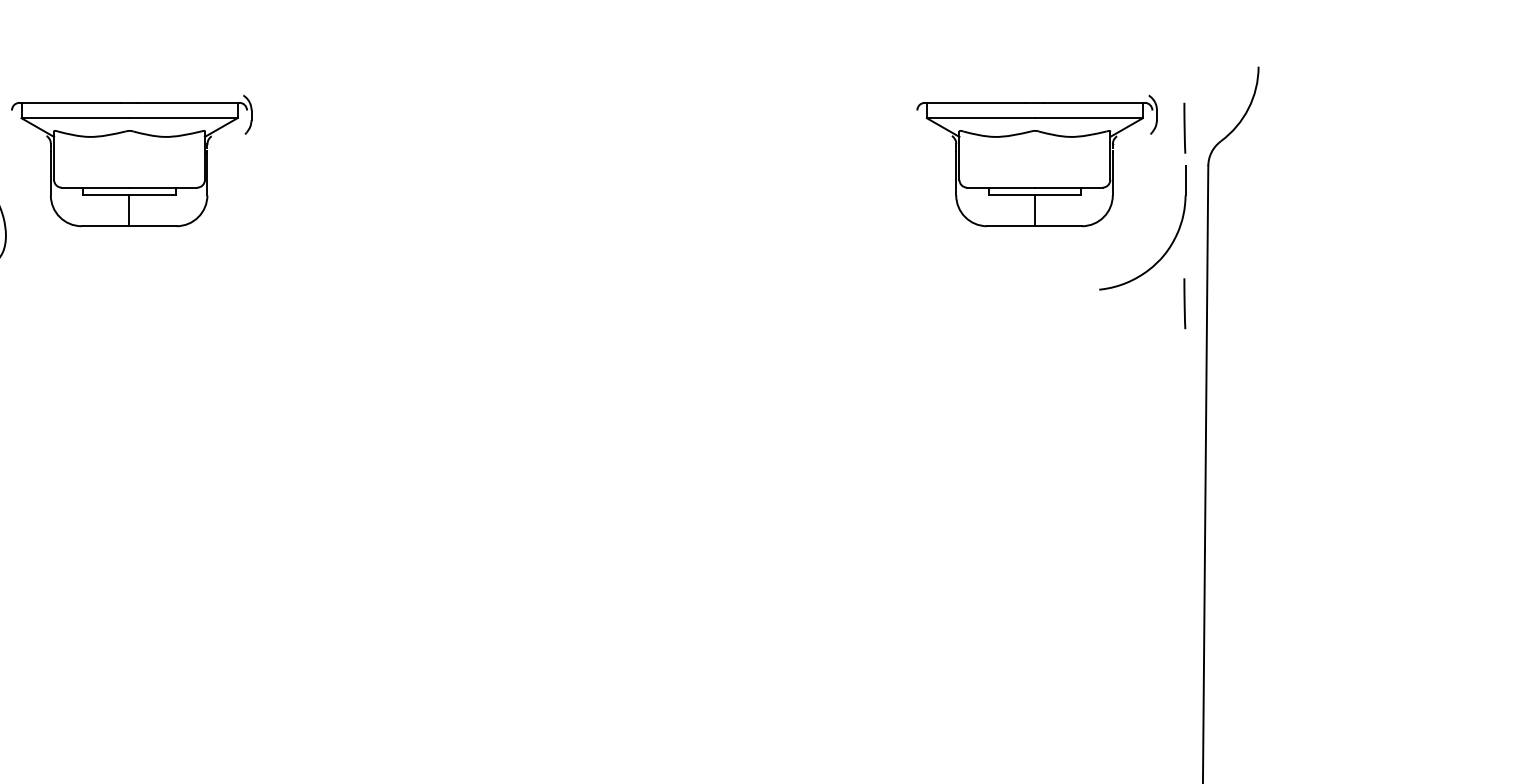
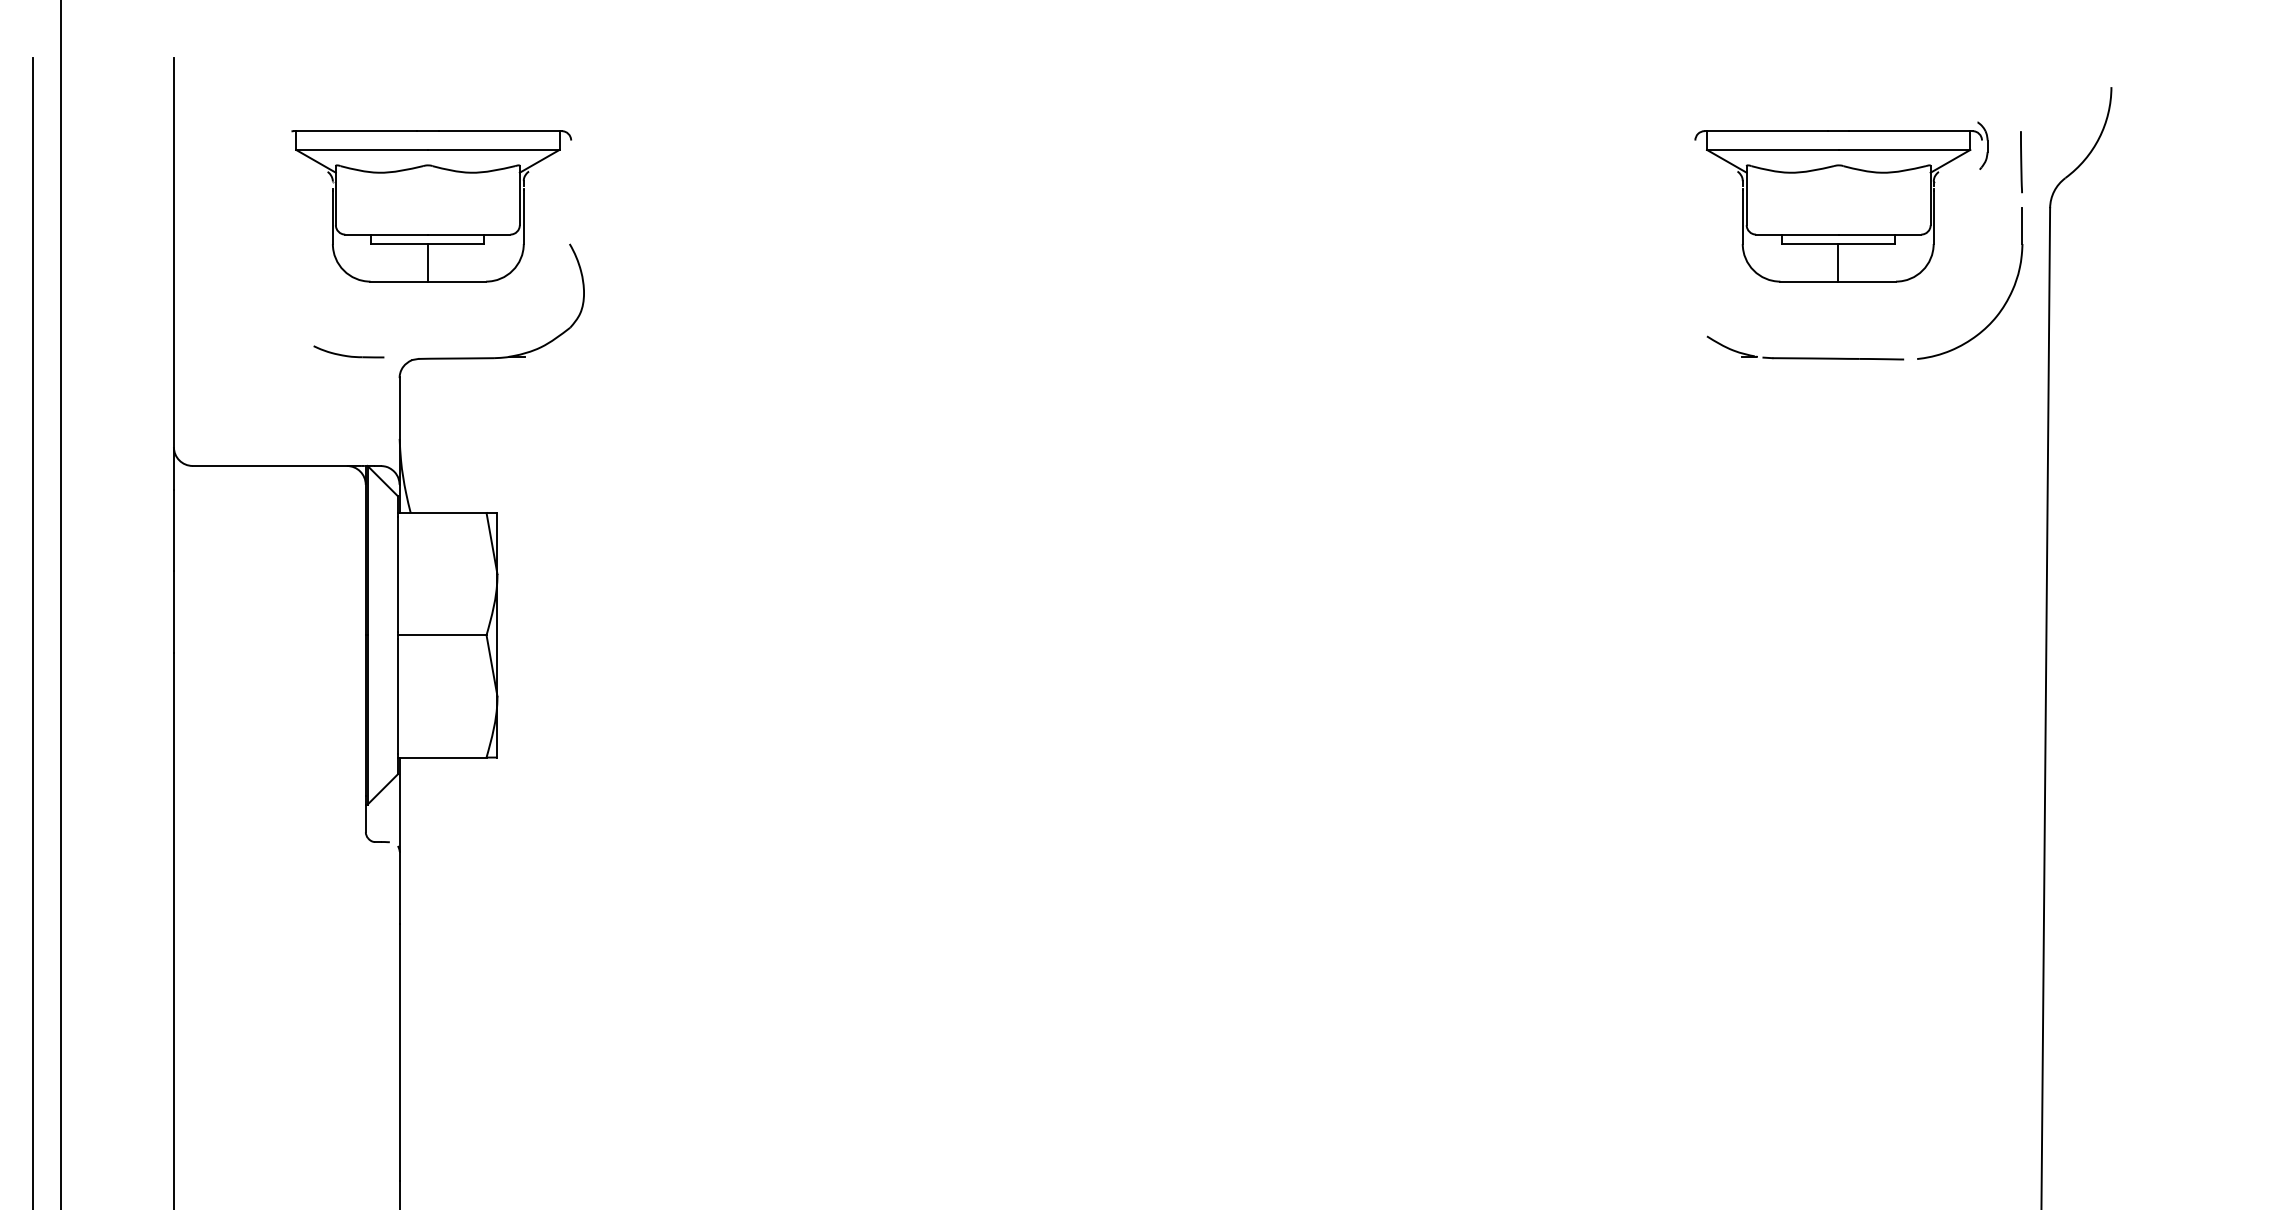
part: (131, 160) -> (737, 201), removed
part: (1007, 288) -> (1805, 357), added
line: (1184, 304) -> (2021, 376), removed

